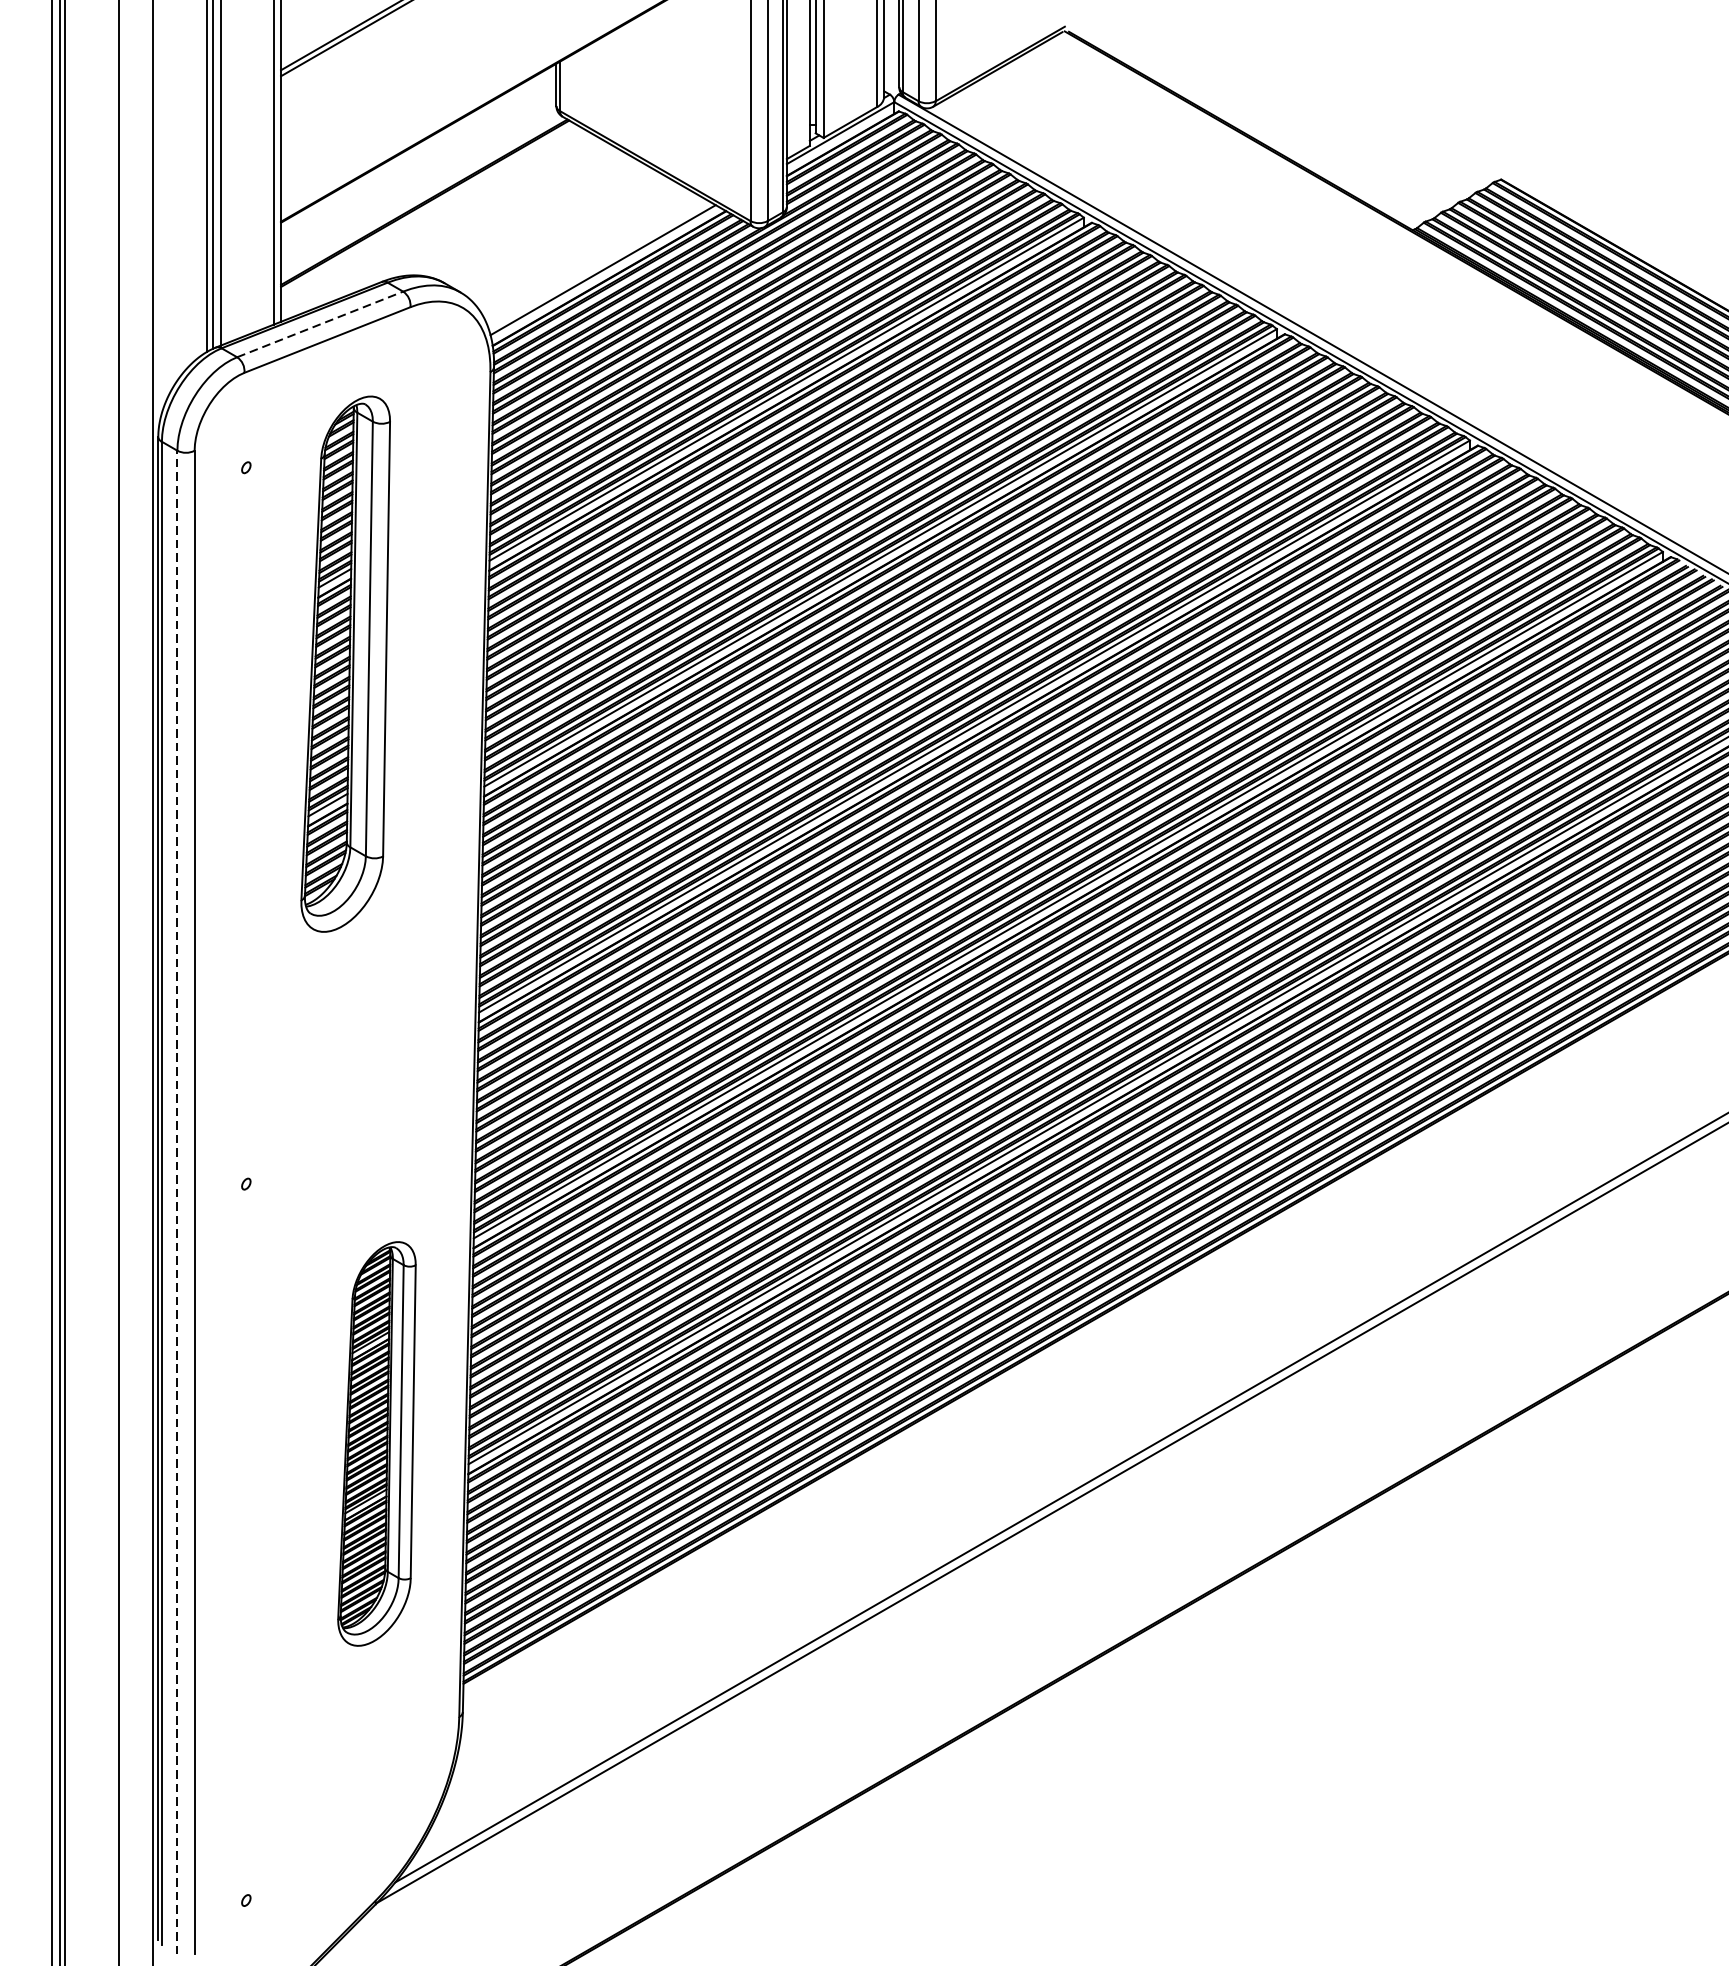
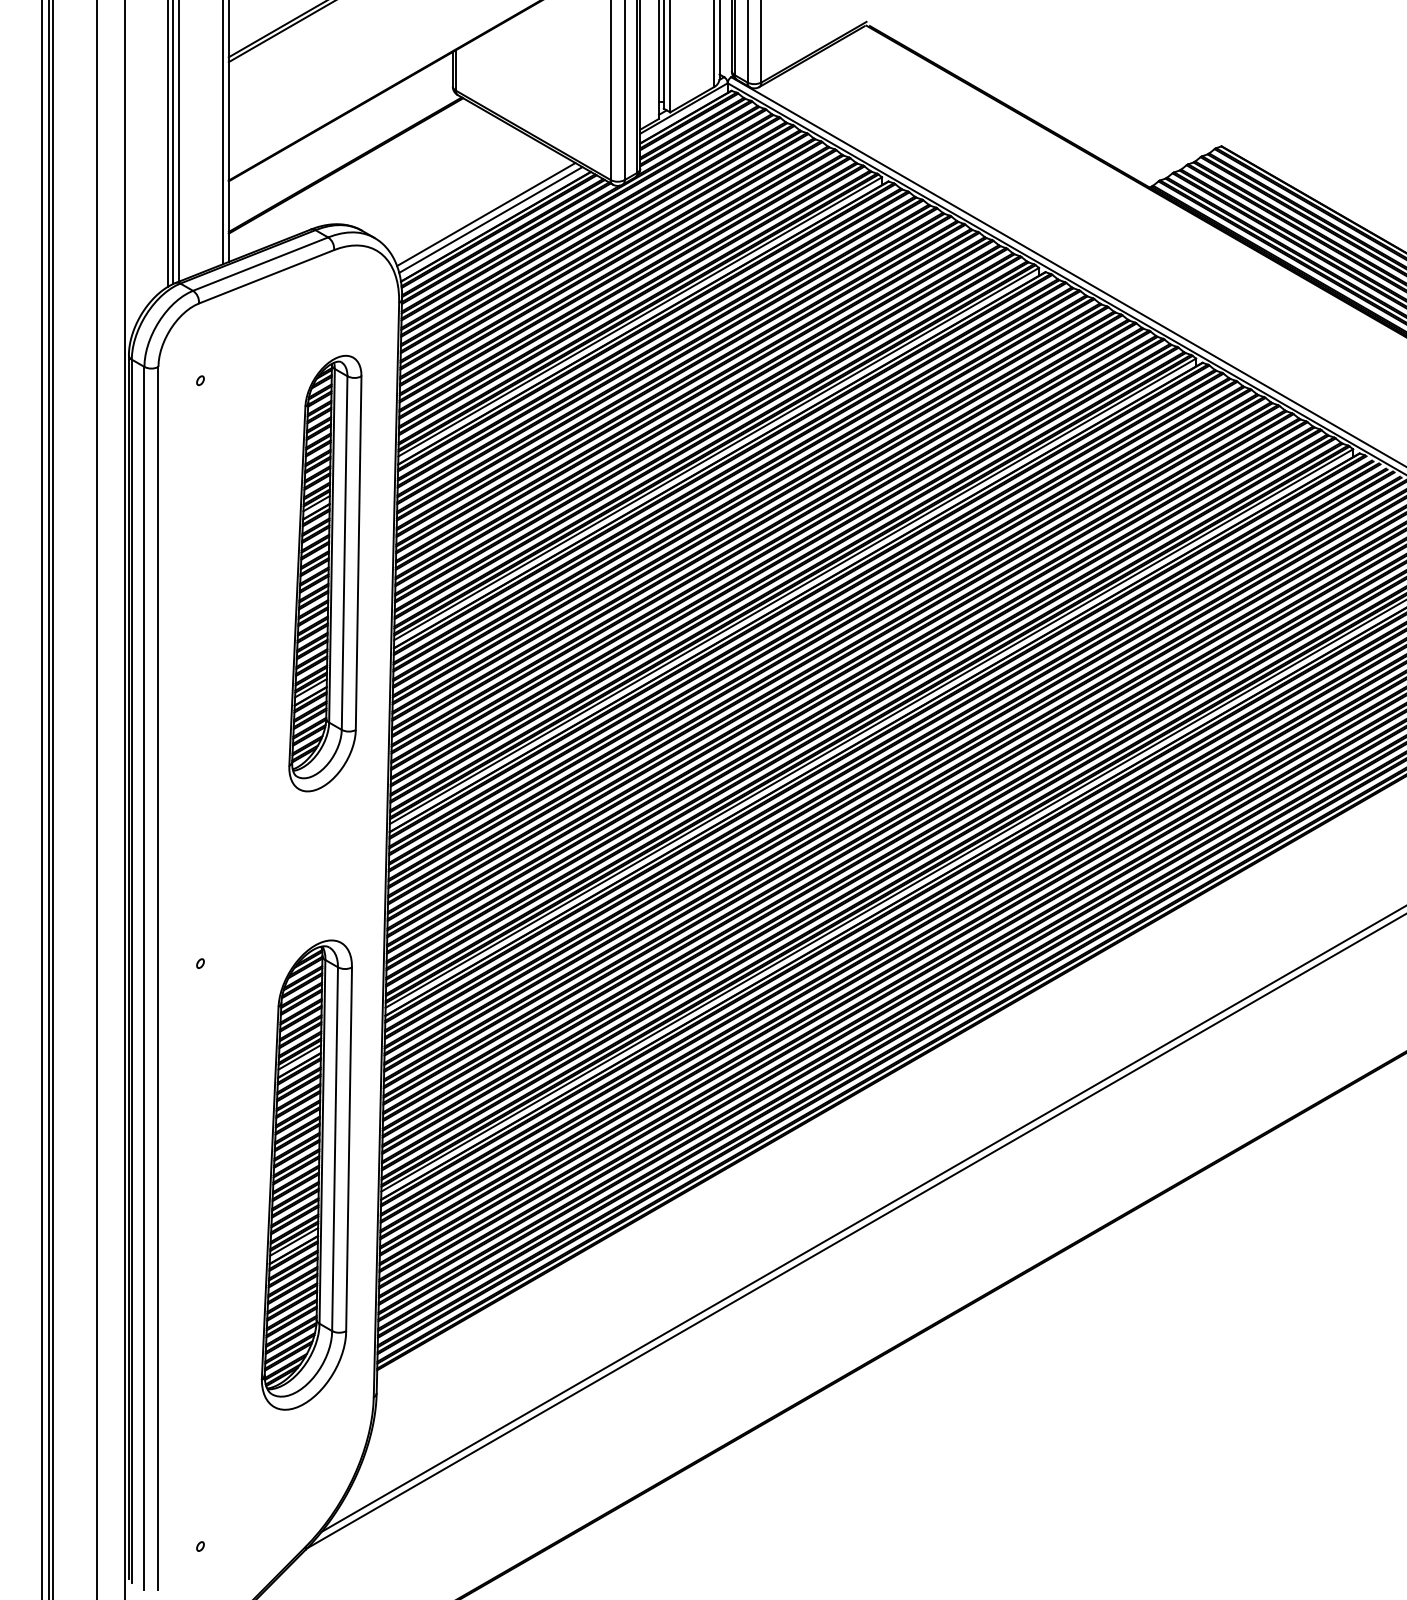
line: (597, 263) -> (486, 214), added
line: (320, 324) -> (260, 264), dashed -> solid
part: (345, 664) -> (325, 573), moved
line: (177, 1202) -> (144, 978), dashed -> solid
part: (376, 1443) -> (306, 1174), size x1.43

